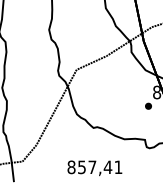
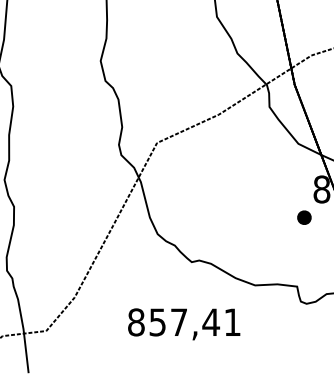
text: (94, 168) -> (183, 324), moved

